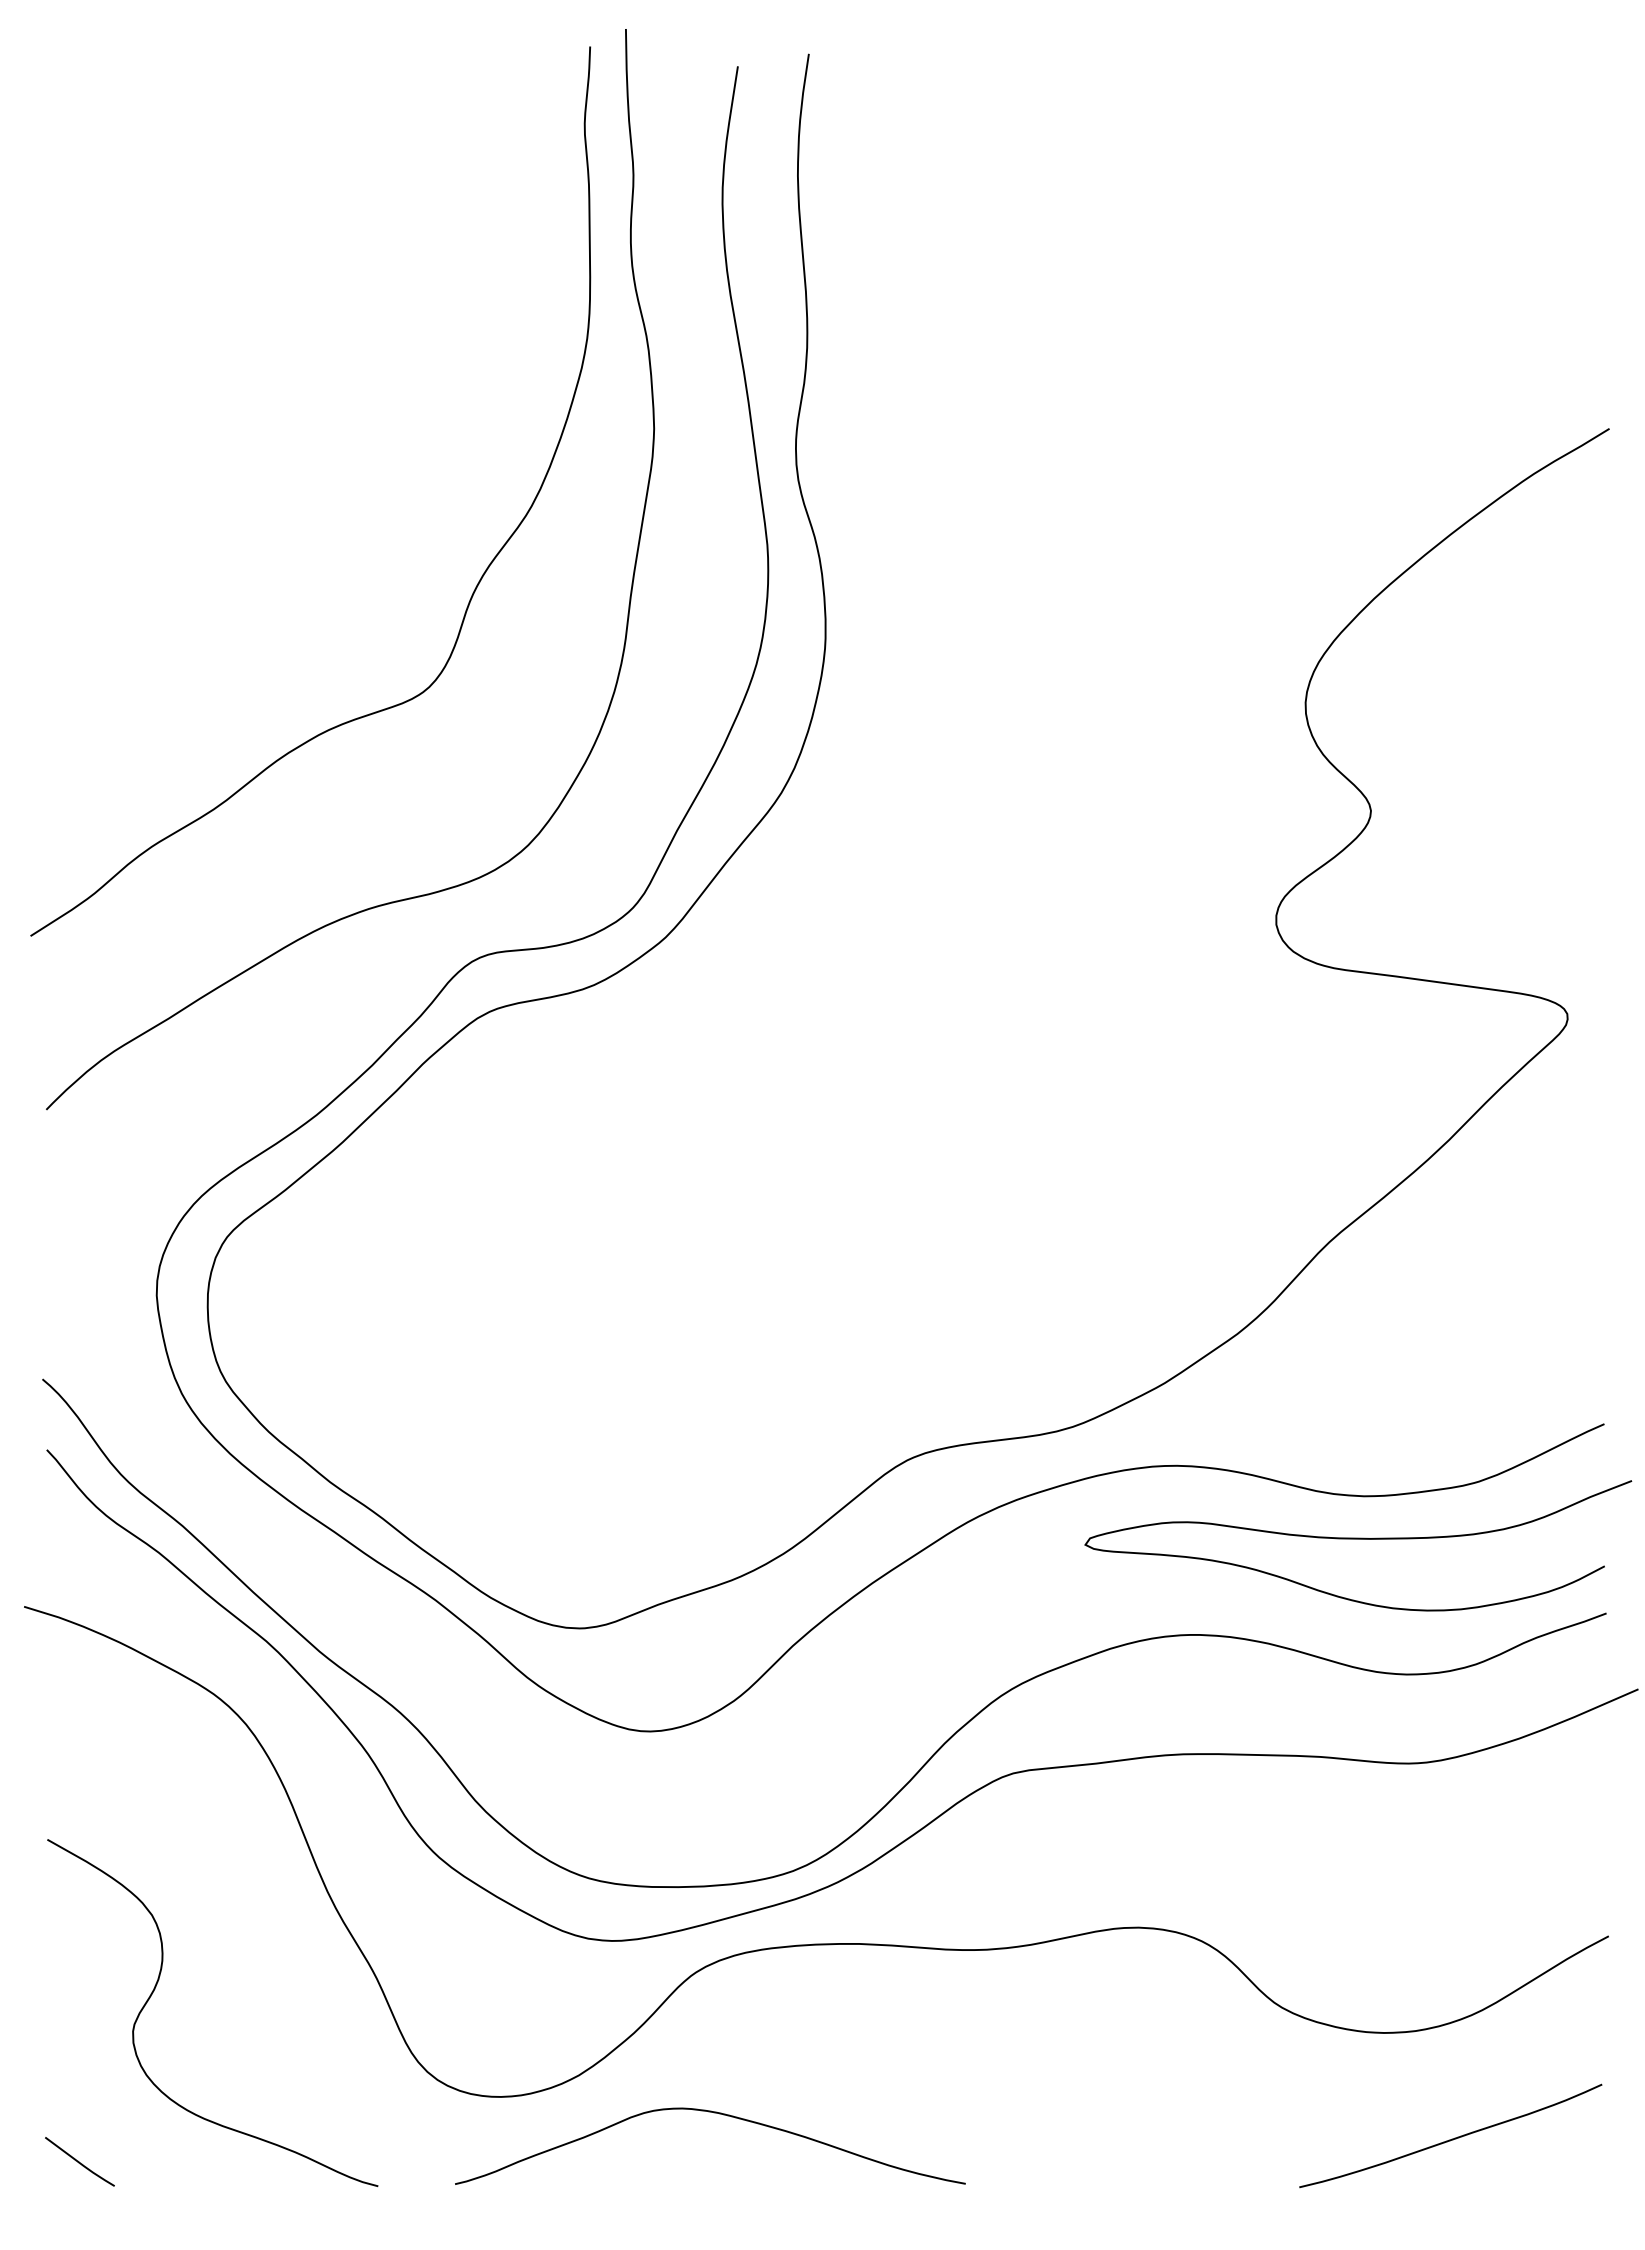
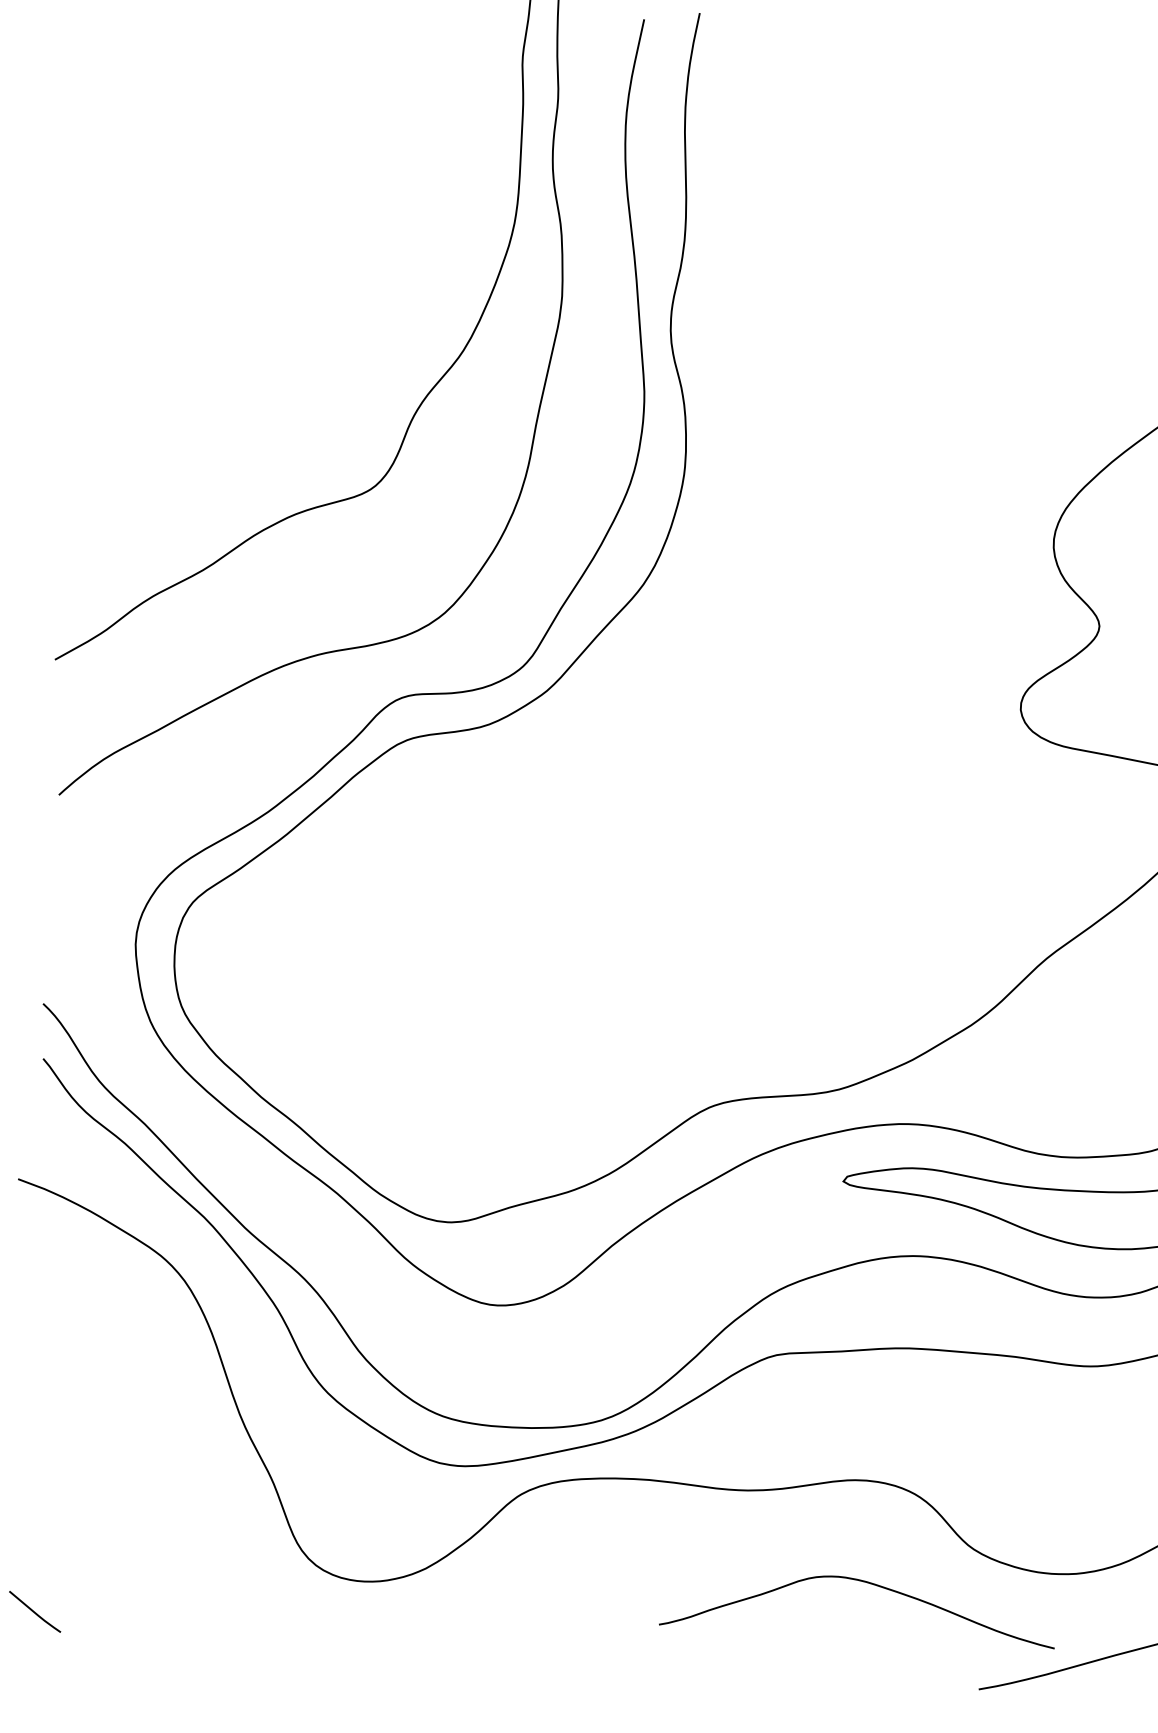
curve: (155, 1989) -> (101, 1481), removed
curve: (714, 2113) -> (863, 1582), moved

